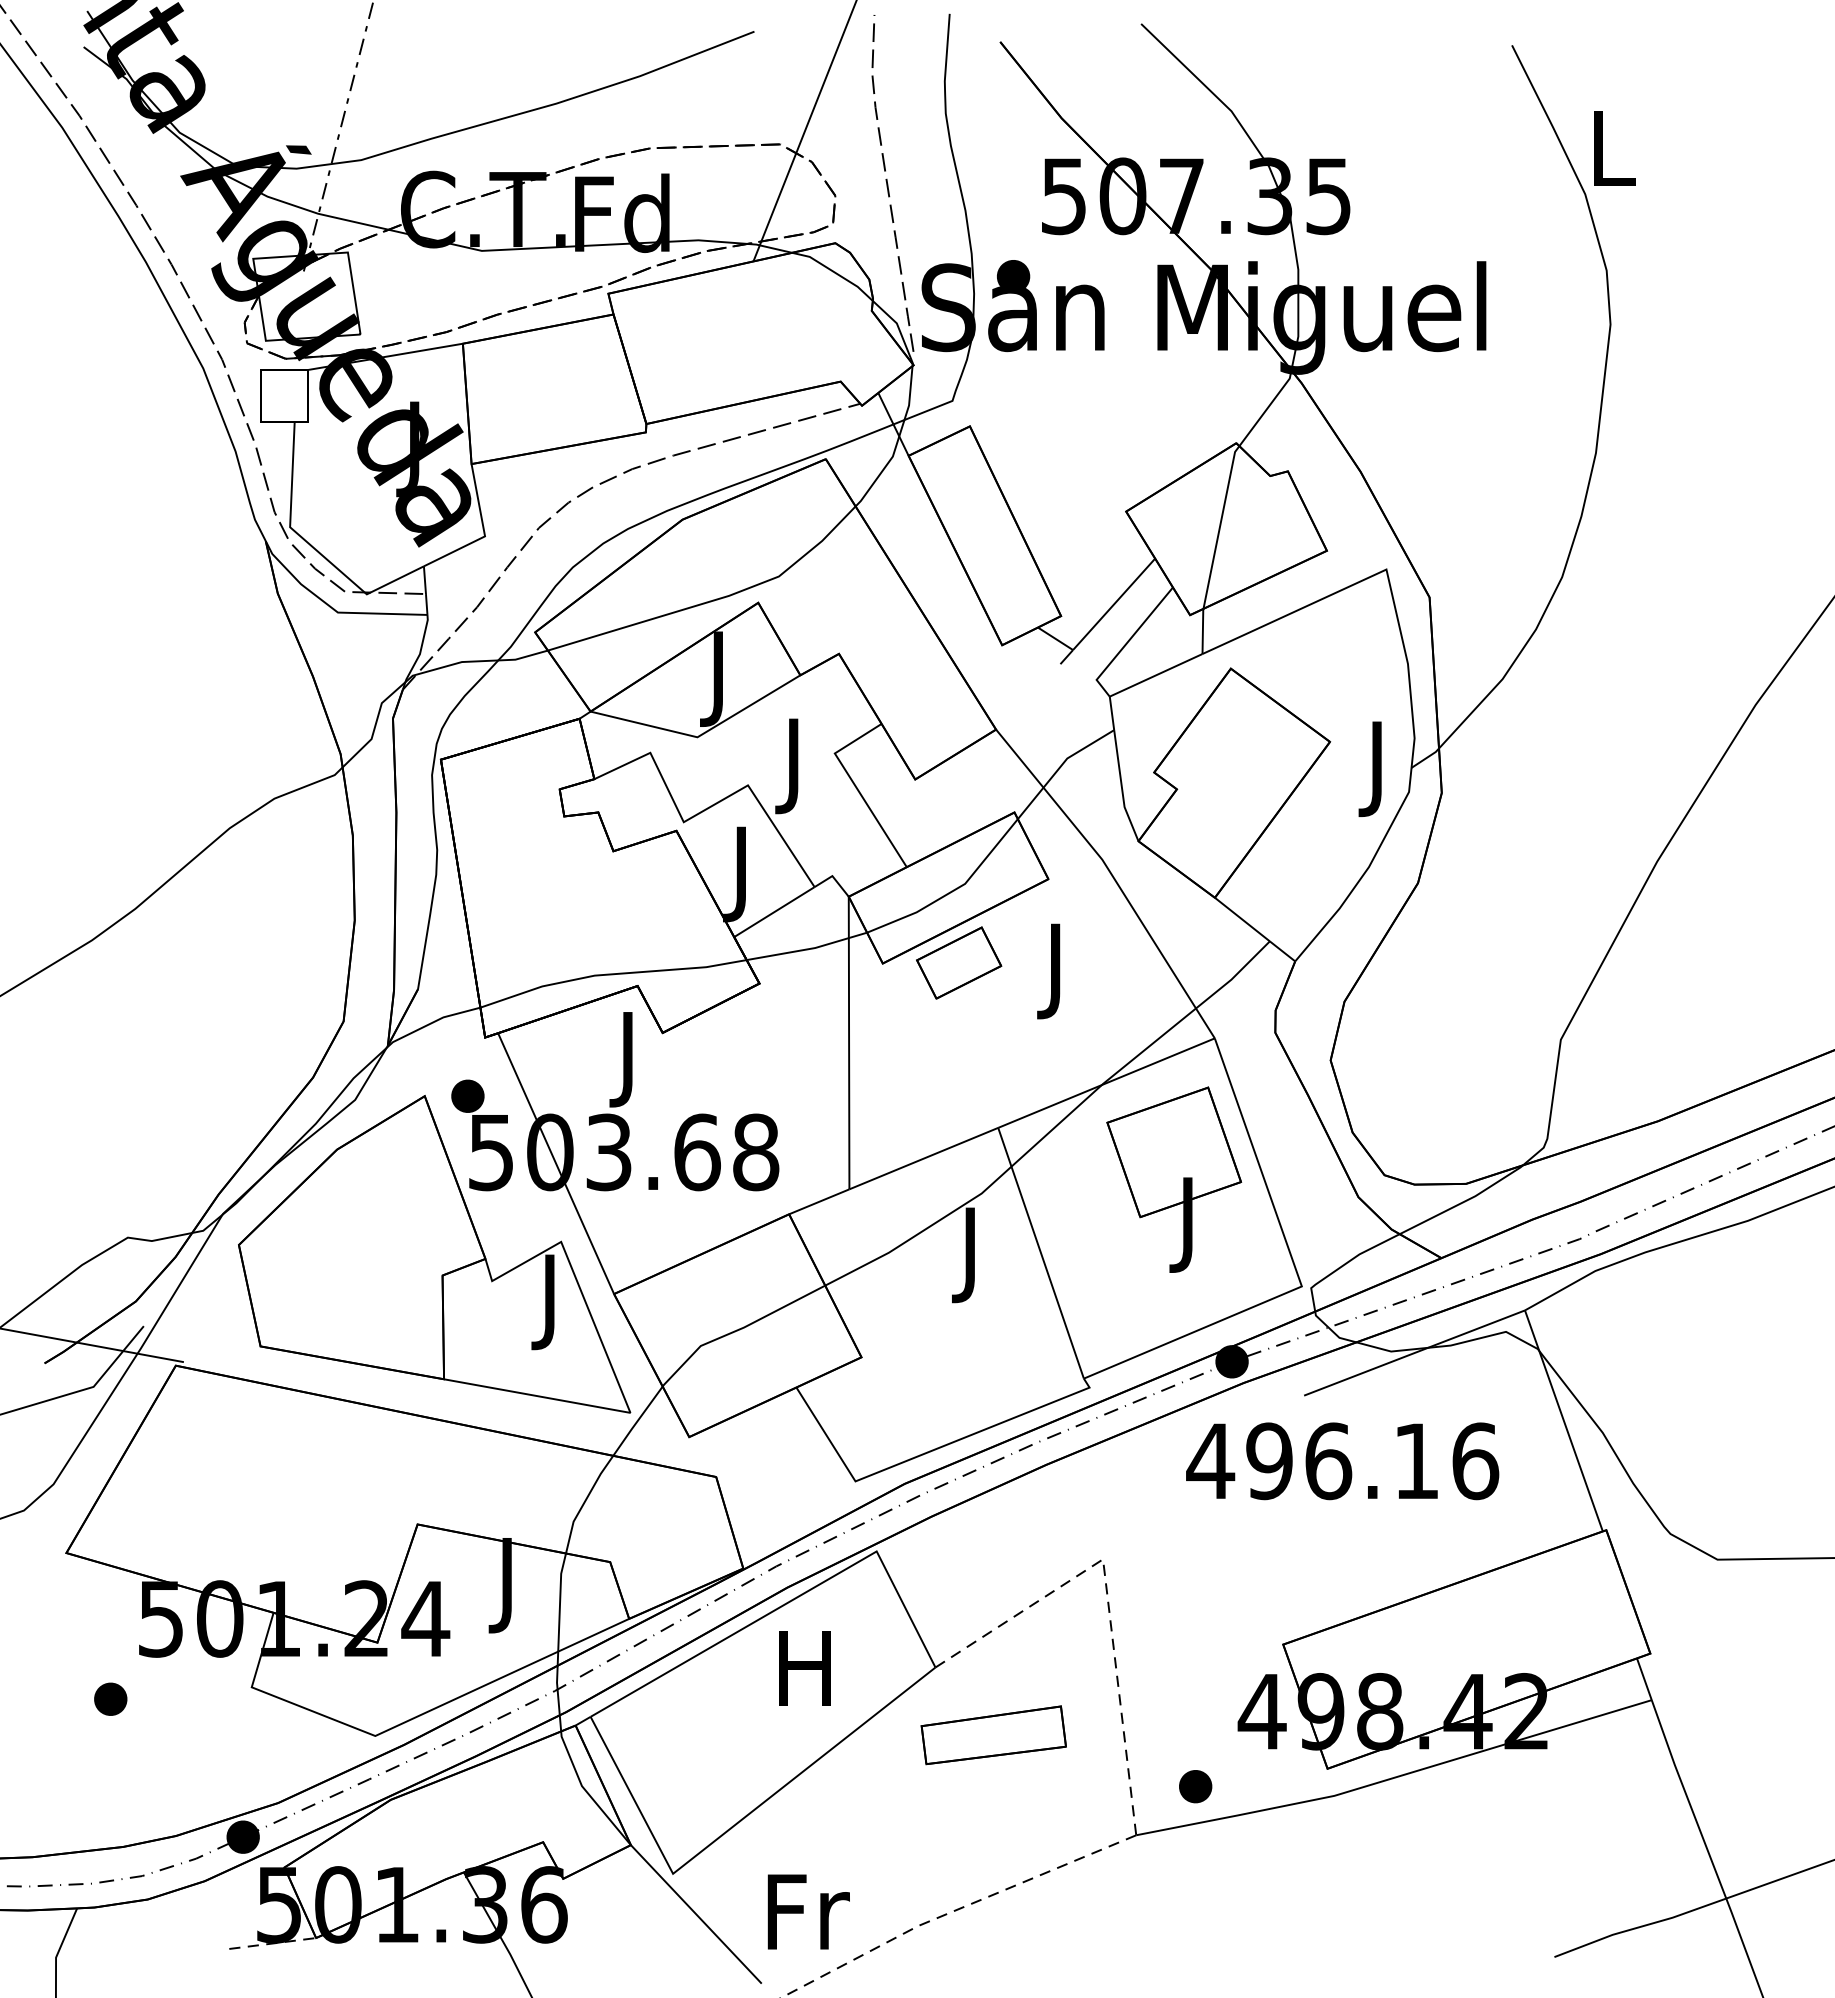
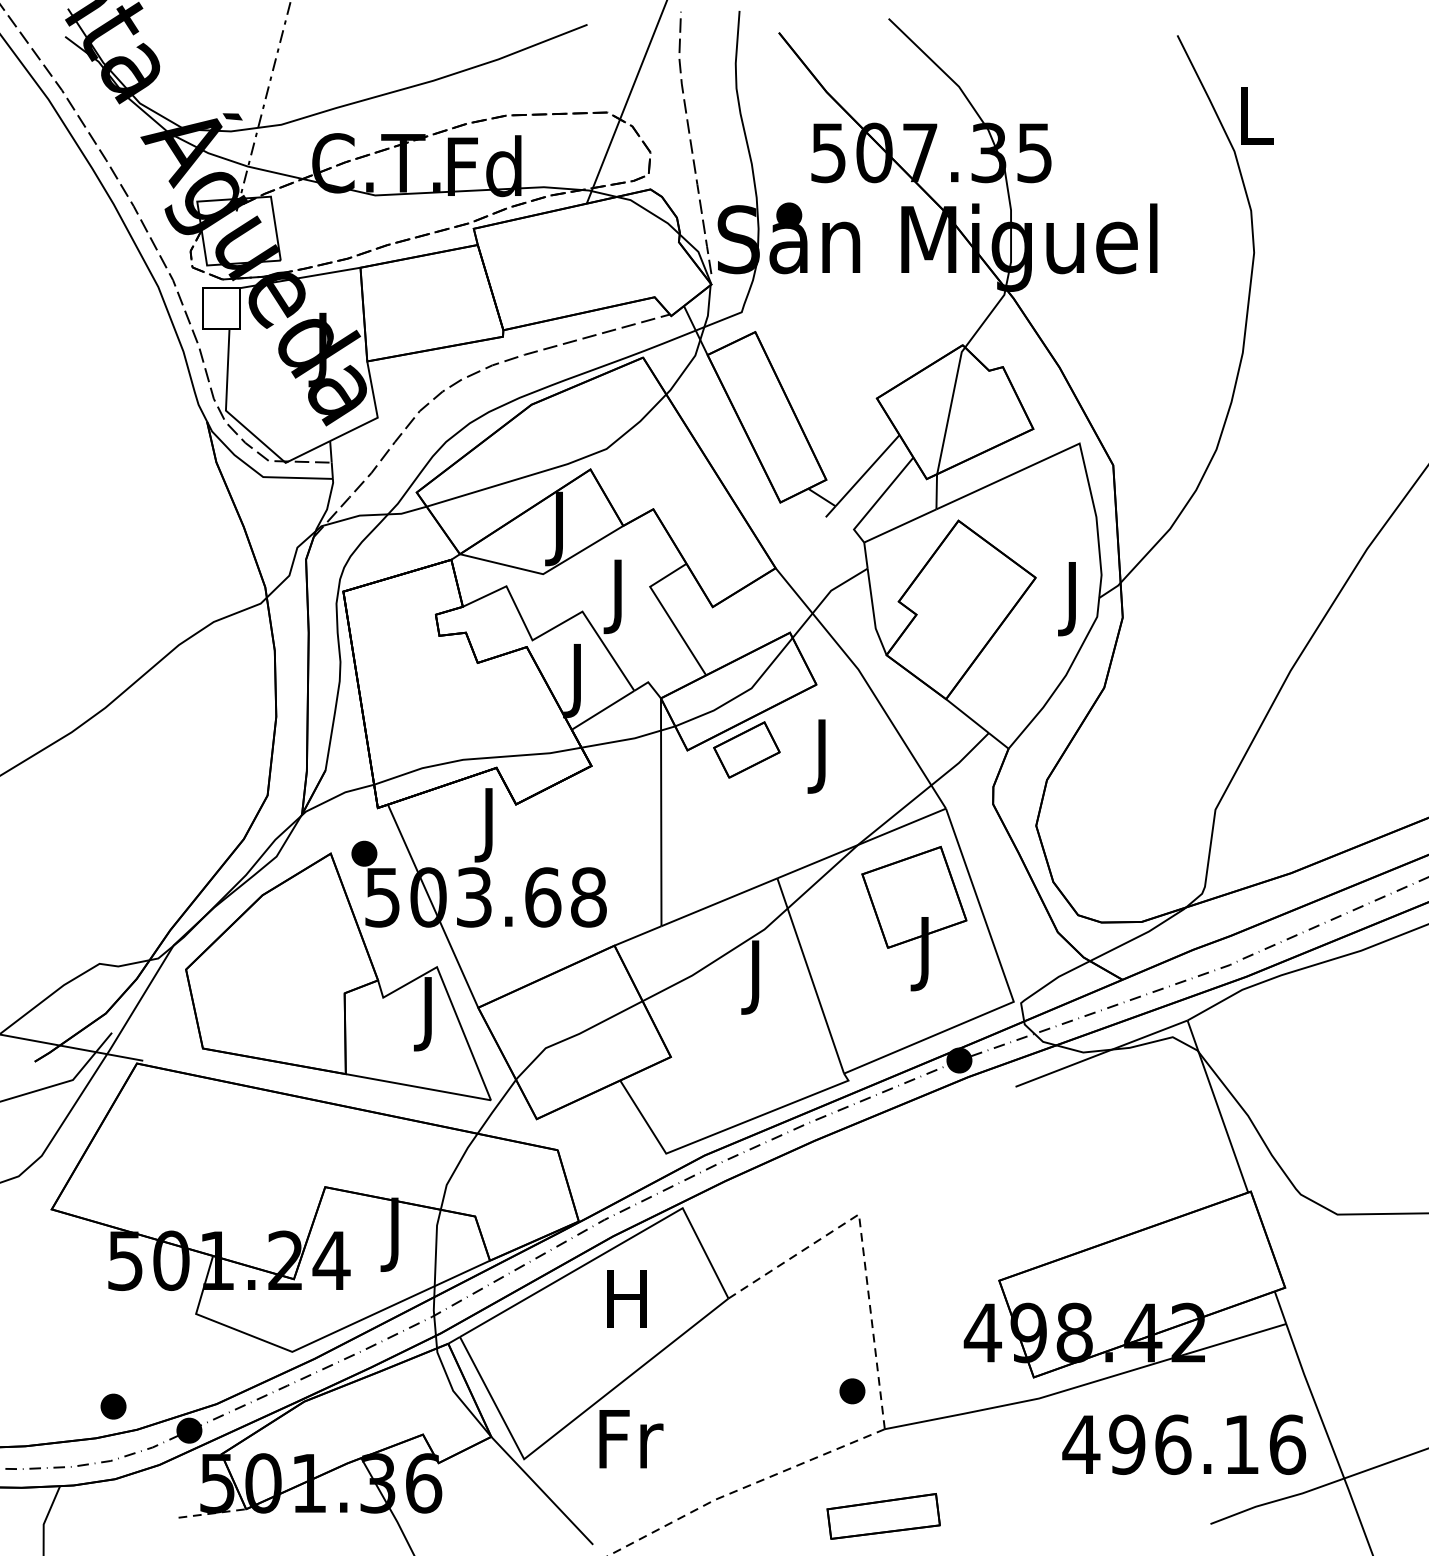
text: (1342, 1461) -> (1184, 1444), moved
part: (110, 1698) -> (113, 1406), moved
part: (993, 1735) -> (883, 1516), moved
part: (1195, 1786) -> (852, 1391), moved
text: (808, 1911) -> (631, 1438), moved

